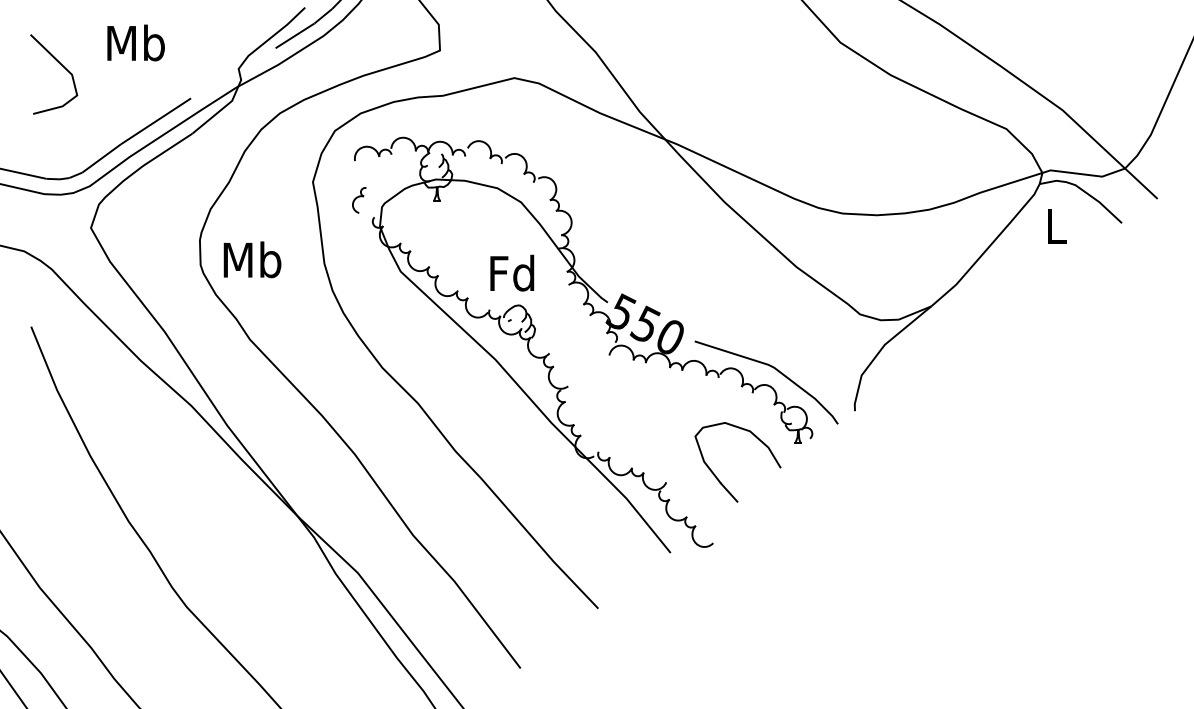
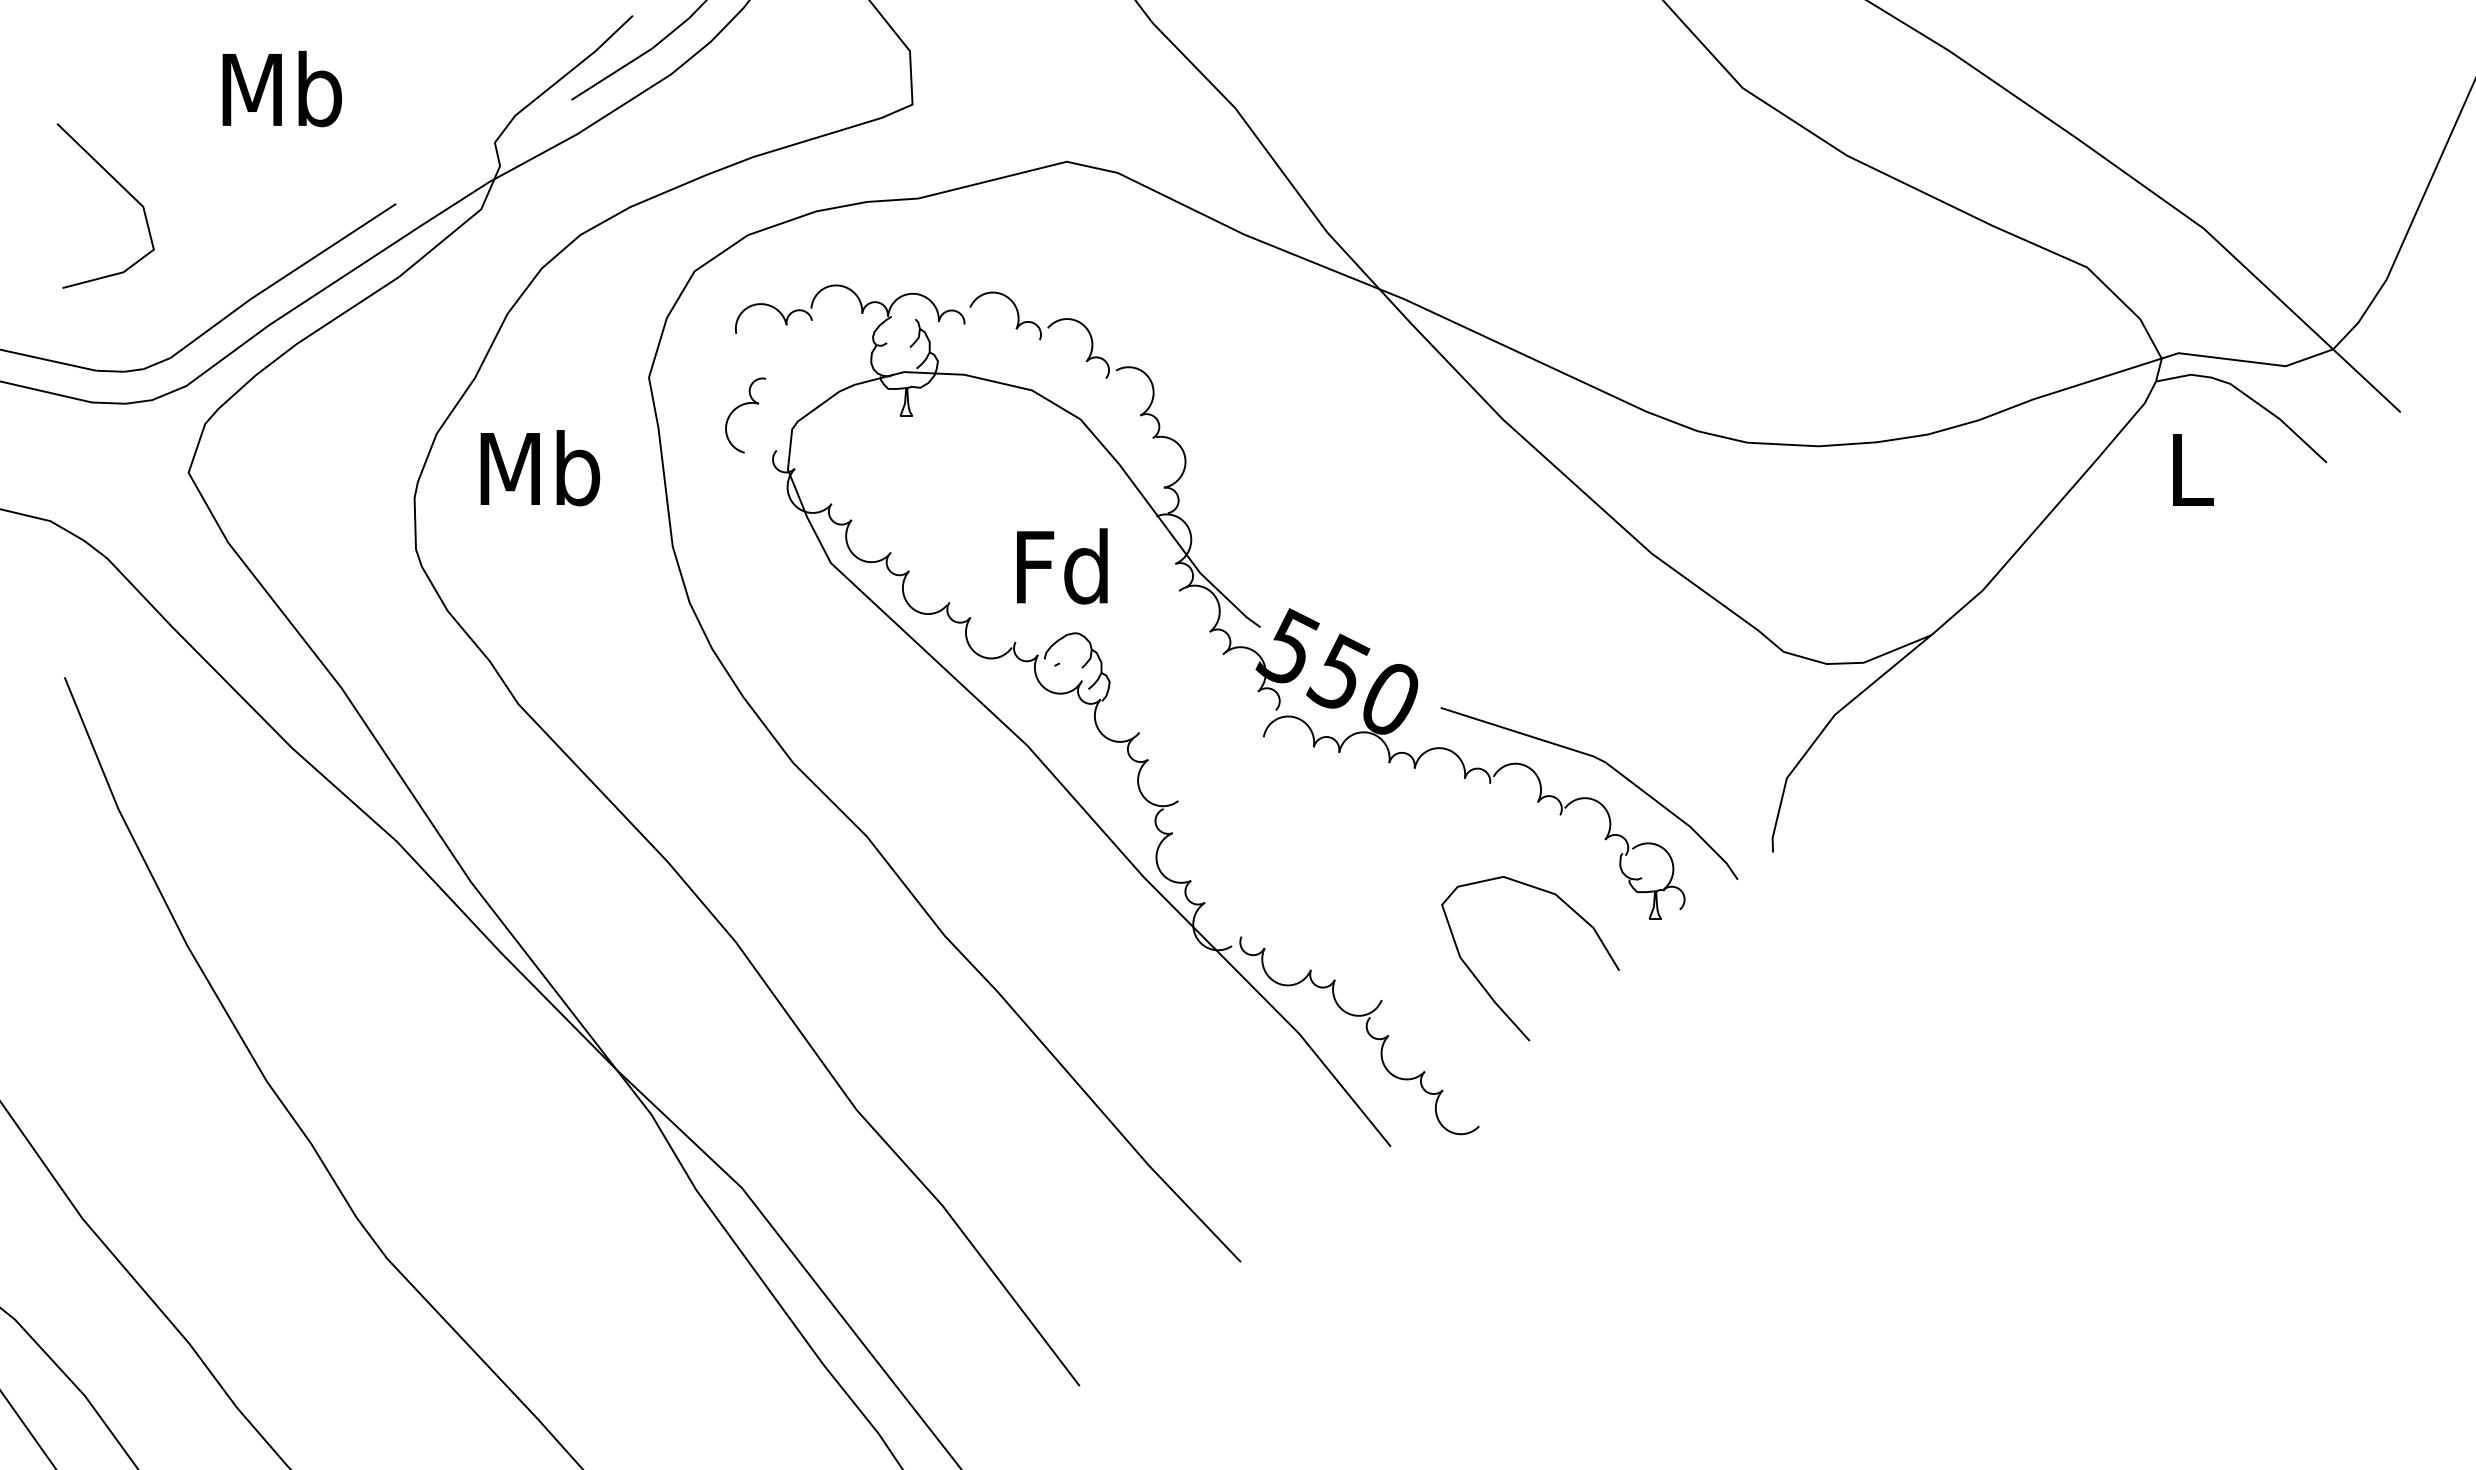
line: (62, 66) -> (123, 189), moved
part: (359, 200) -> (745, 415), size x1.43
text: (252, 259) -> (540, 467), moved

